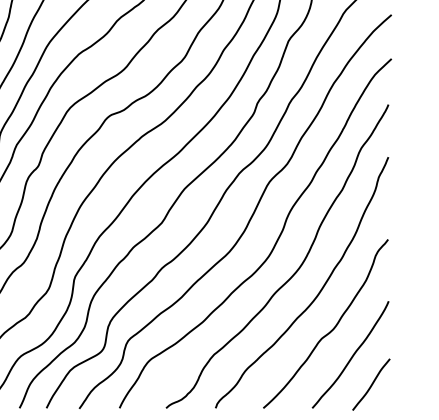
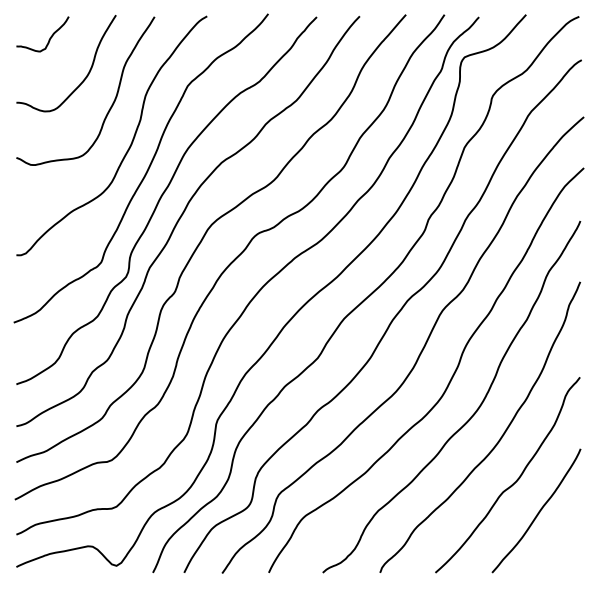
curve: (371, 384) -> (560, 545), removed

